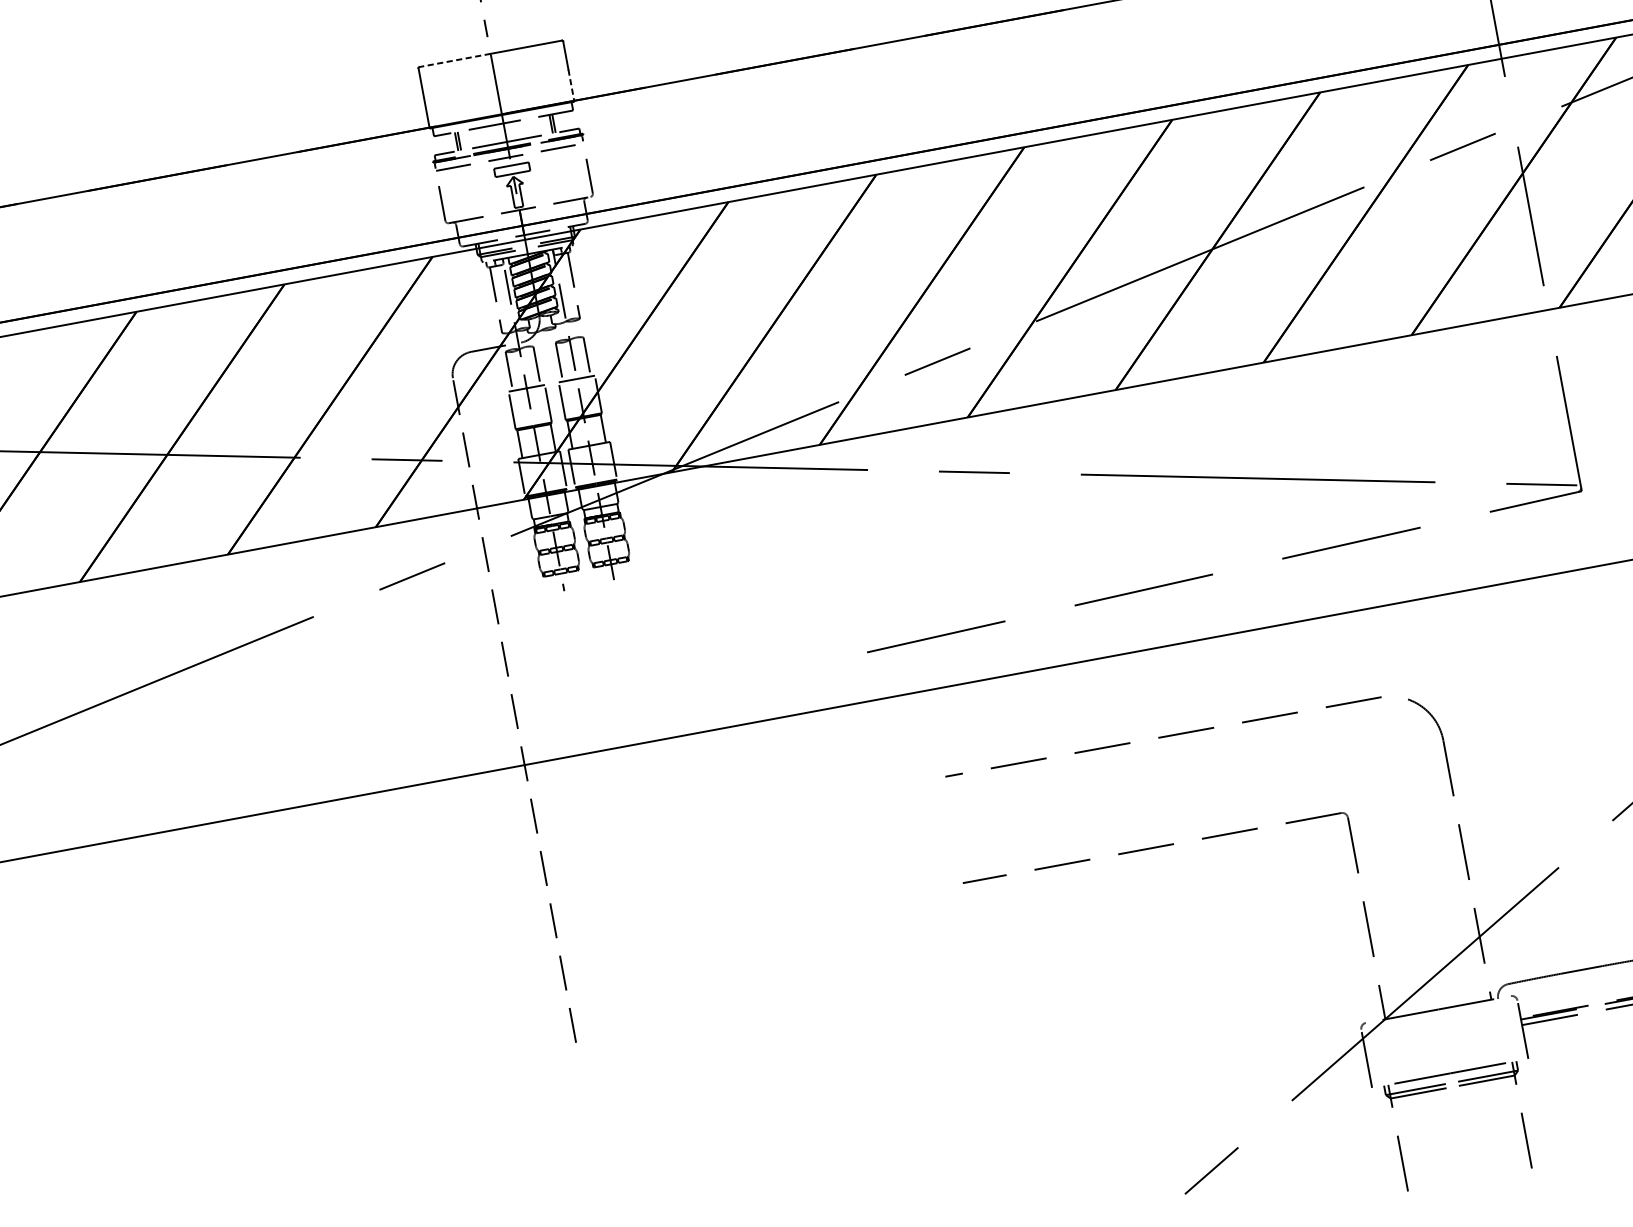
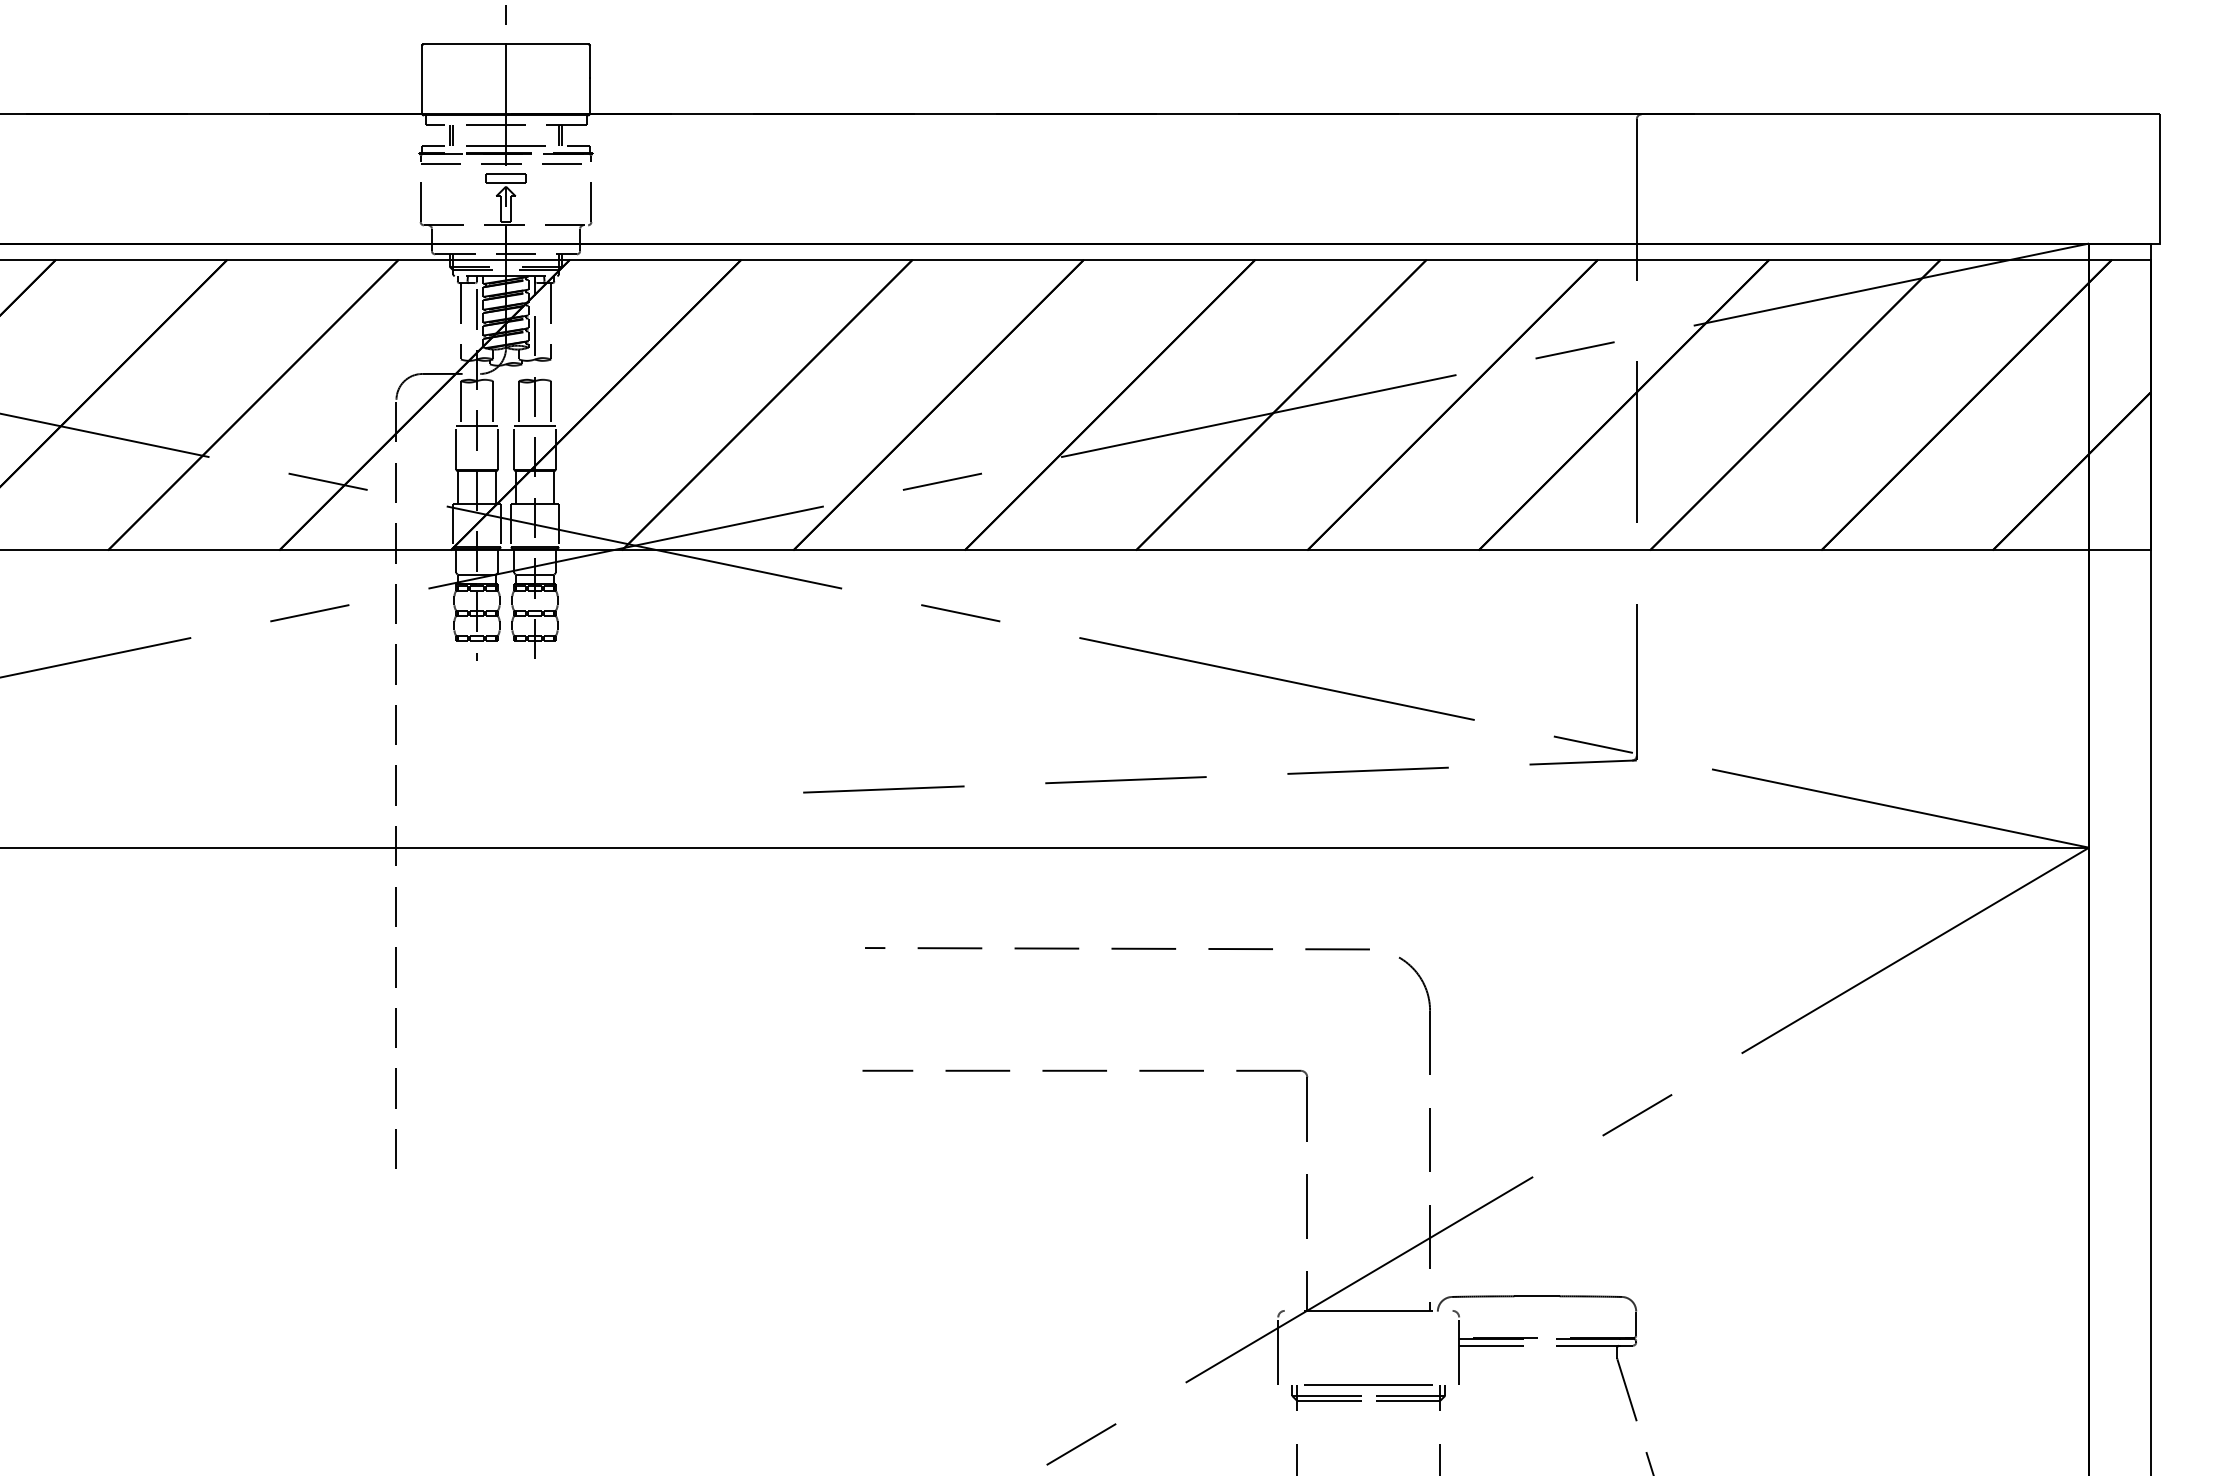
line: (454, 60) -> (464, 44), dashed -> solid
line: (571, 85) -> (589, 96), dashed -> solid

